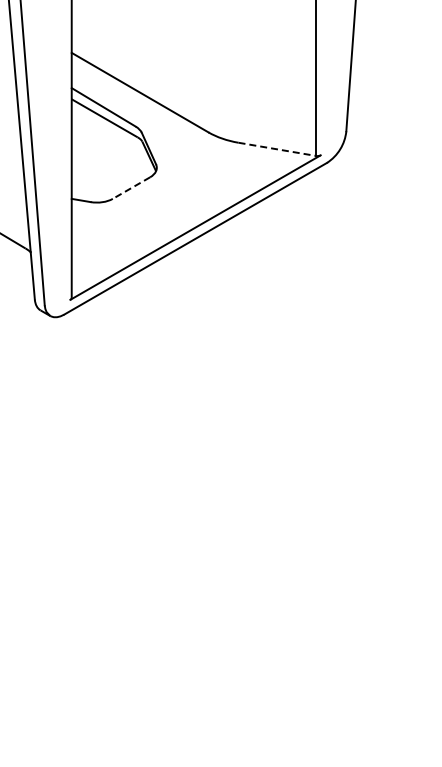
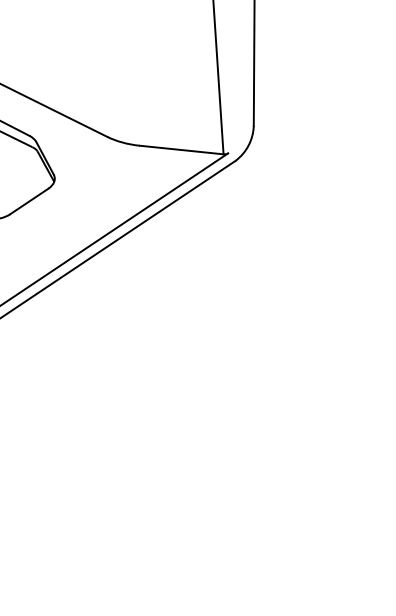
line: (277, 149) -> (181, 150), dashed -> solid
line: (131, 188) -> (29, 201), dashed -> solid

